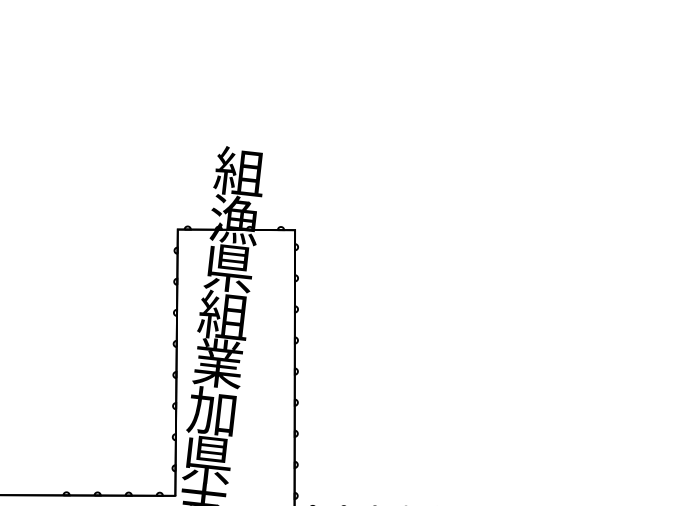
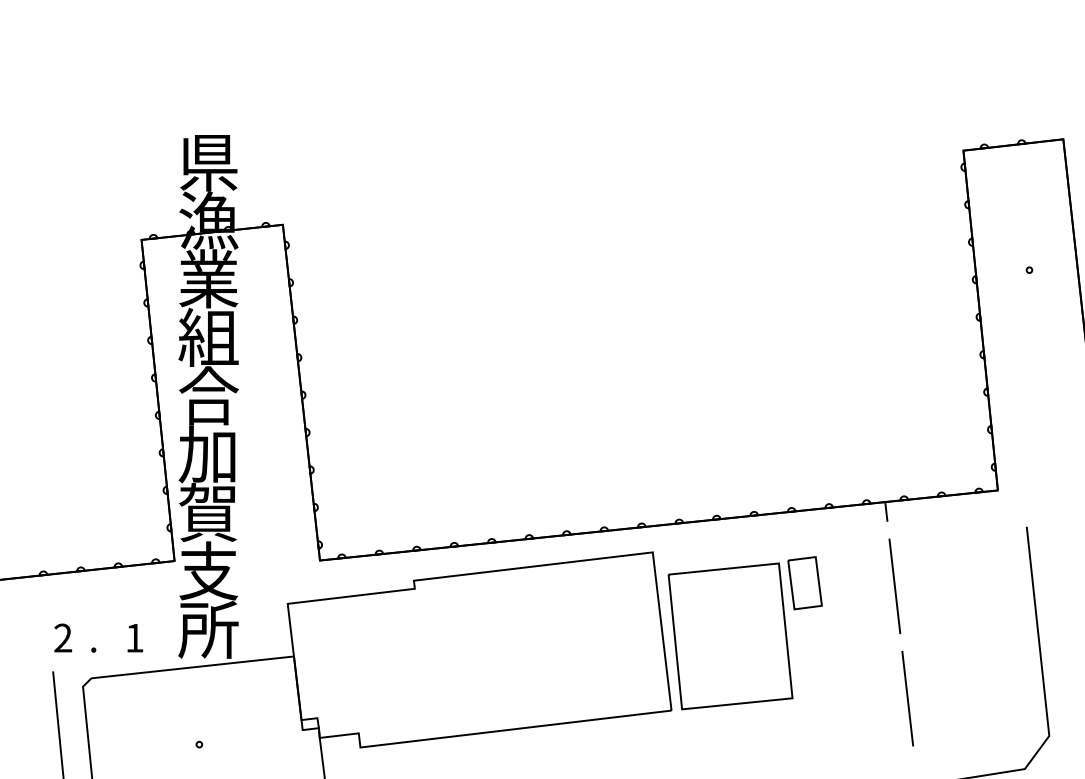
text: (239, 171) -> (208, 161), 組 -> 県
text: (229, 267) -> (208, 278), 県 -> 業
text: (218, 363) -> (208, 395), 業 -> 合
text: (207, 459) -> (208, 512), 県 -> 賀

